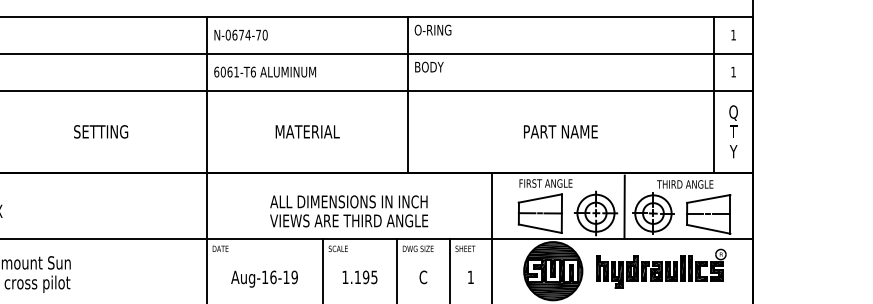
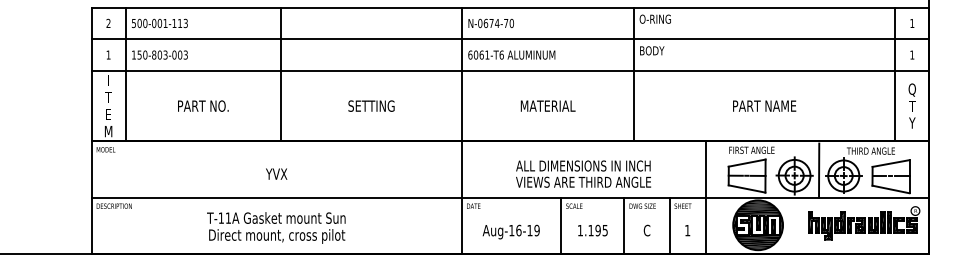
part: (661, 269) -> (864, 223), moved

